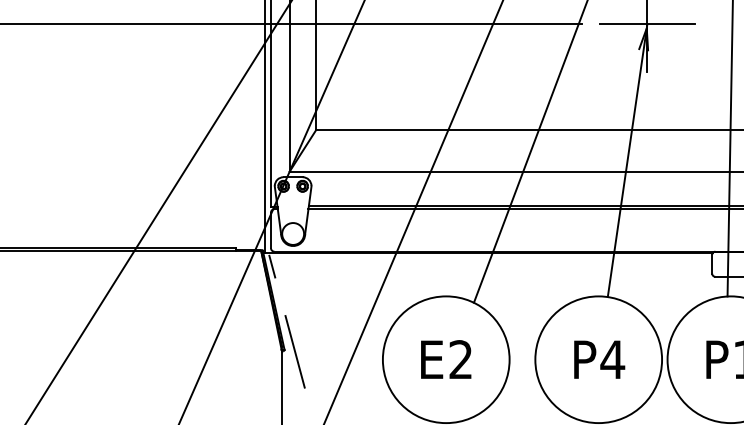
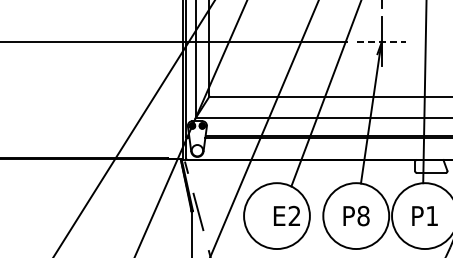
line: (647, 23) -> (381, 41), solid -> dashed
text: (445, 358) -> (286, 215), moved
text: (612, 358) -> (363, 215), P4 -> P8

